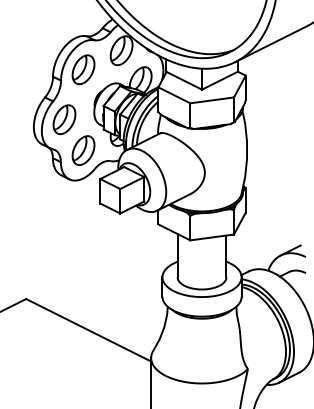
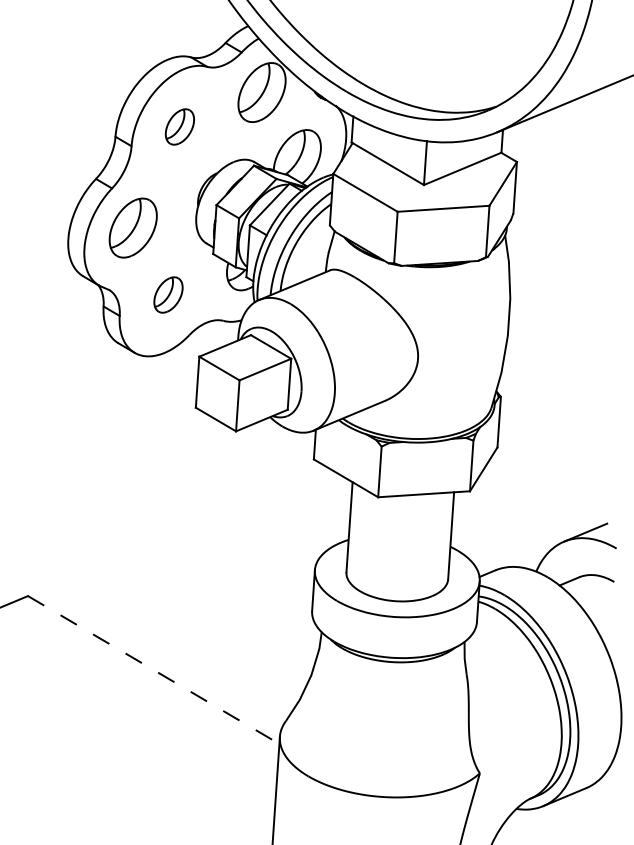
part: (83, 69) -> (179, 126), size x0.6
part: (83, 150) -> (168, 294), size x0.6
line: (88, 330) -> (153, 670), solid -> dashed

